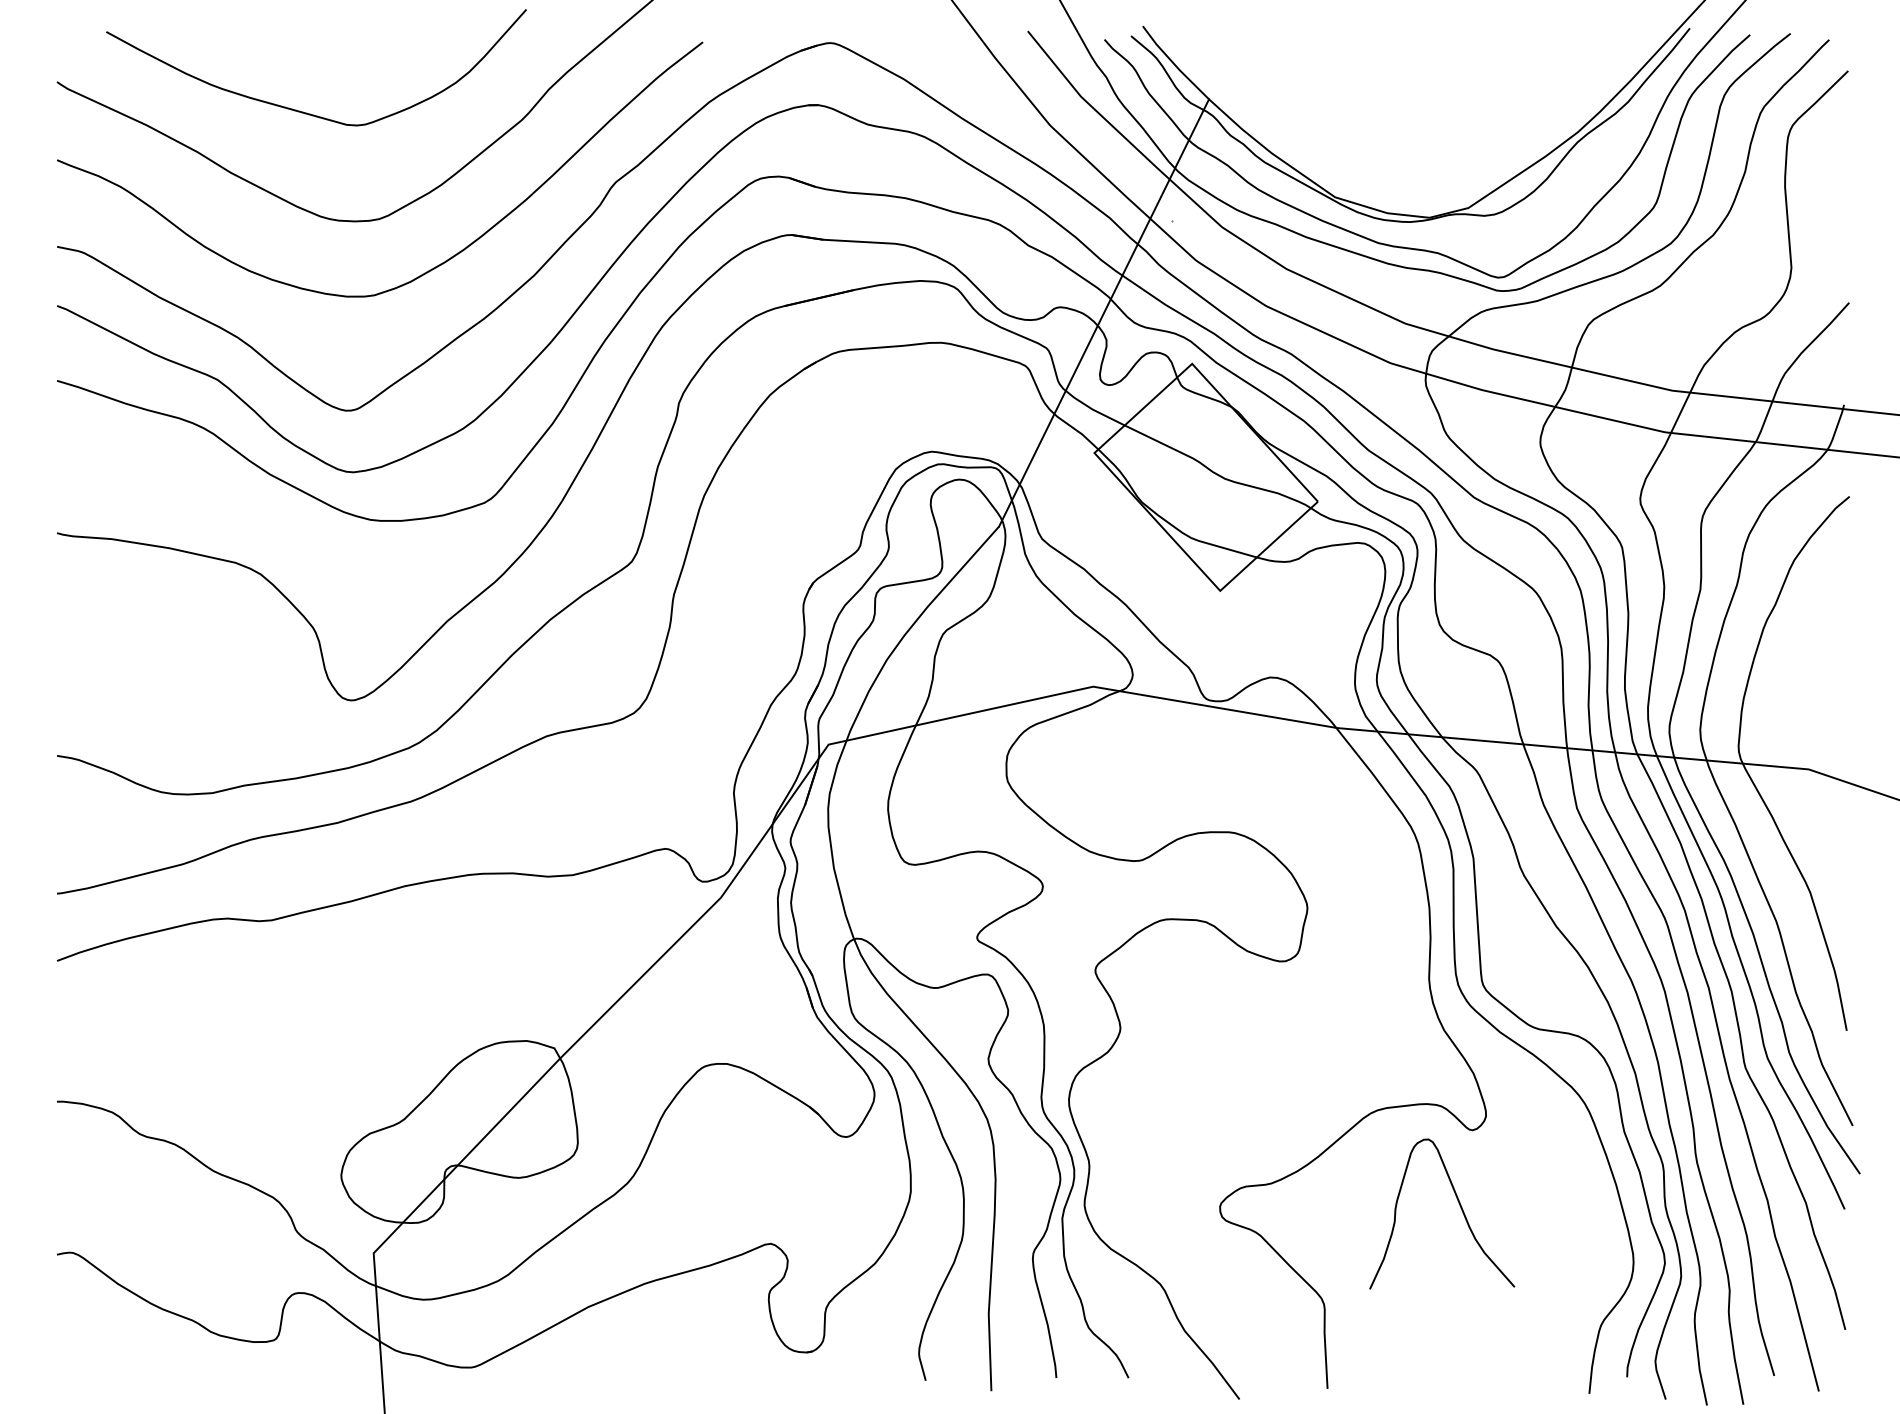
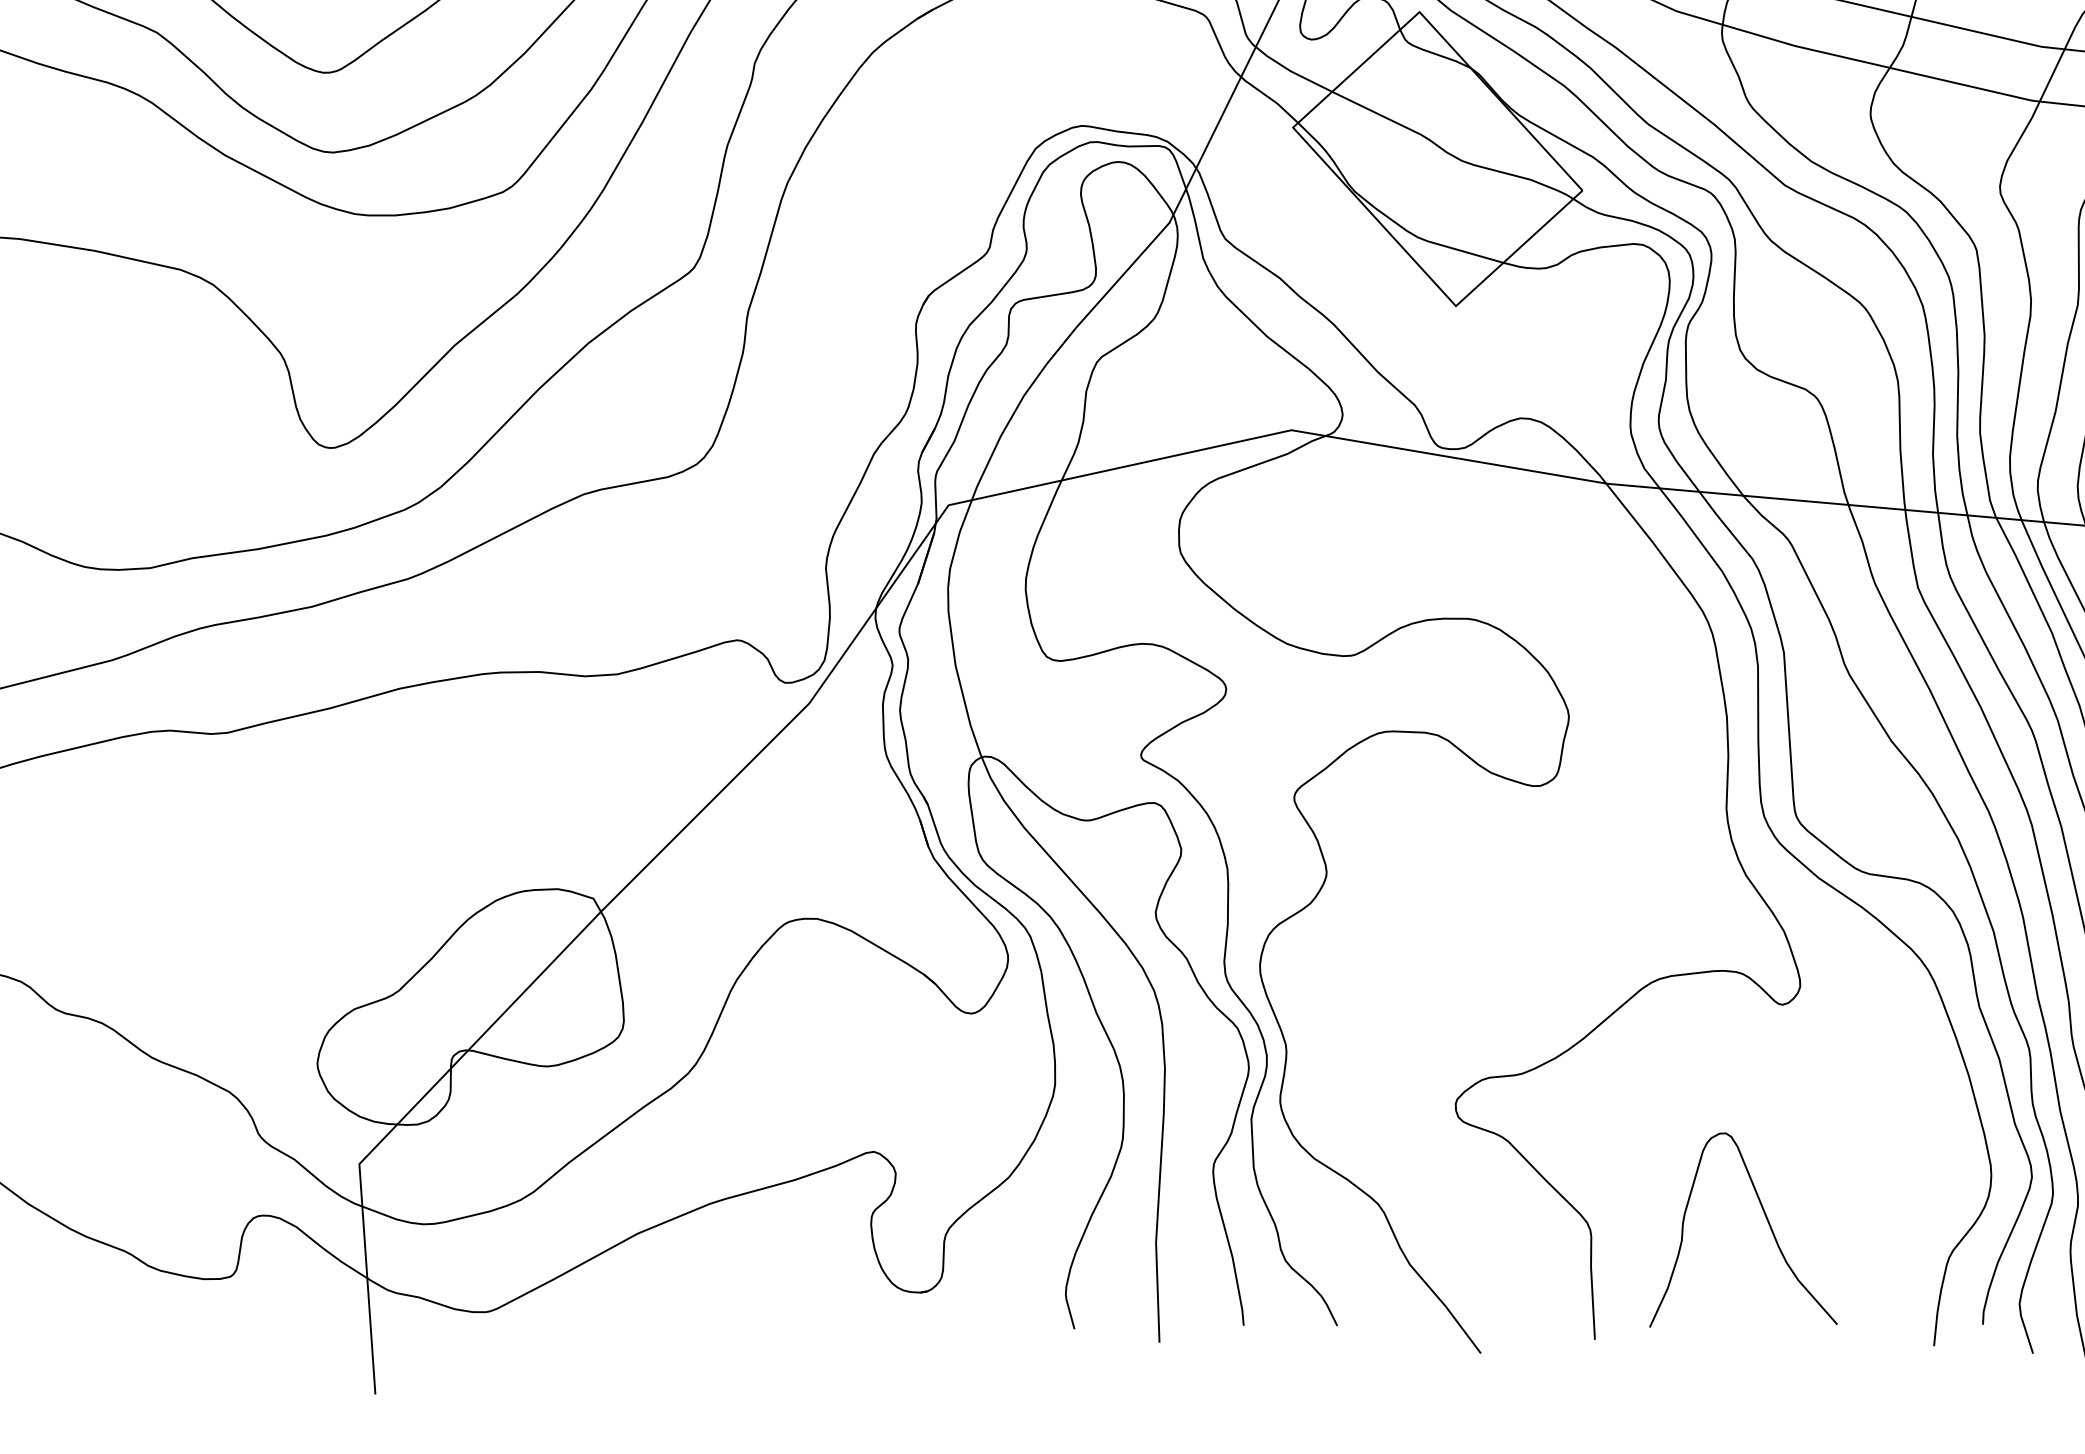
curve: (1460, 1208) -> (1767, 1222), moved

